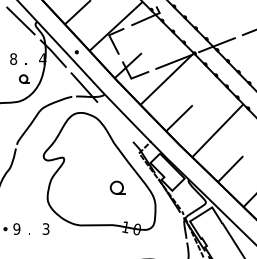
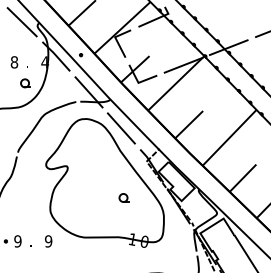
line: (114, 121) -> (120, 128), added
part: (117, 187) -> (123, 197), size x0.62
text: (45, 228) -> (48, 240), 3 -> 9

